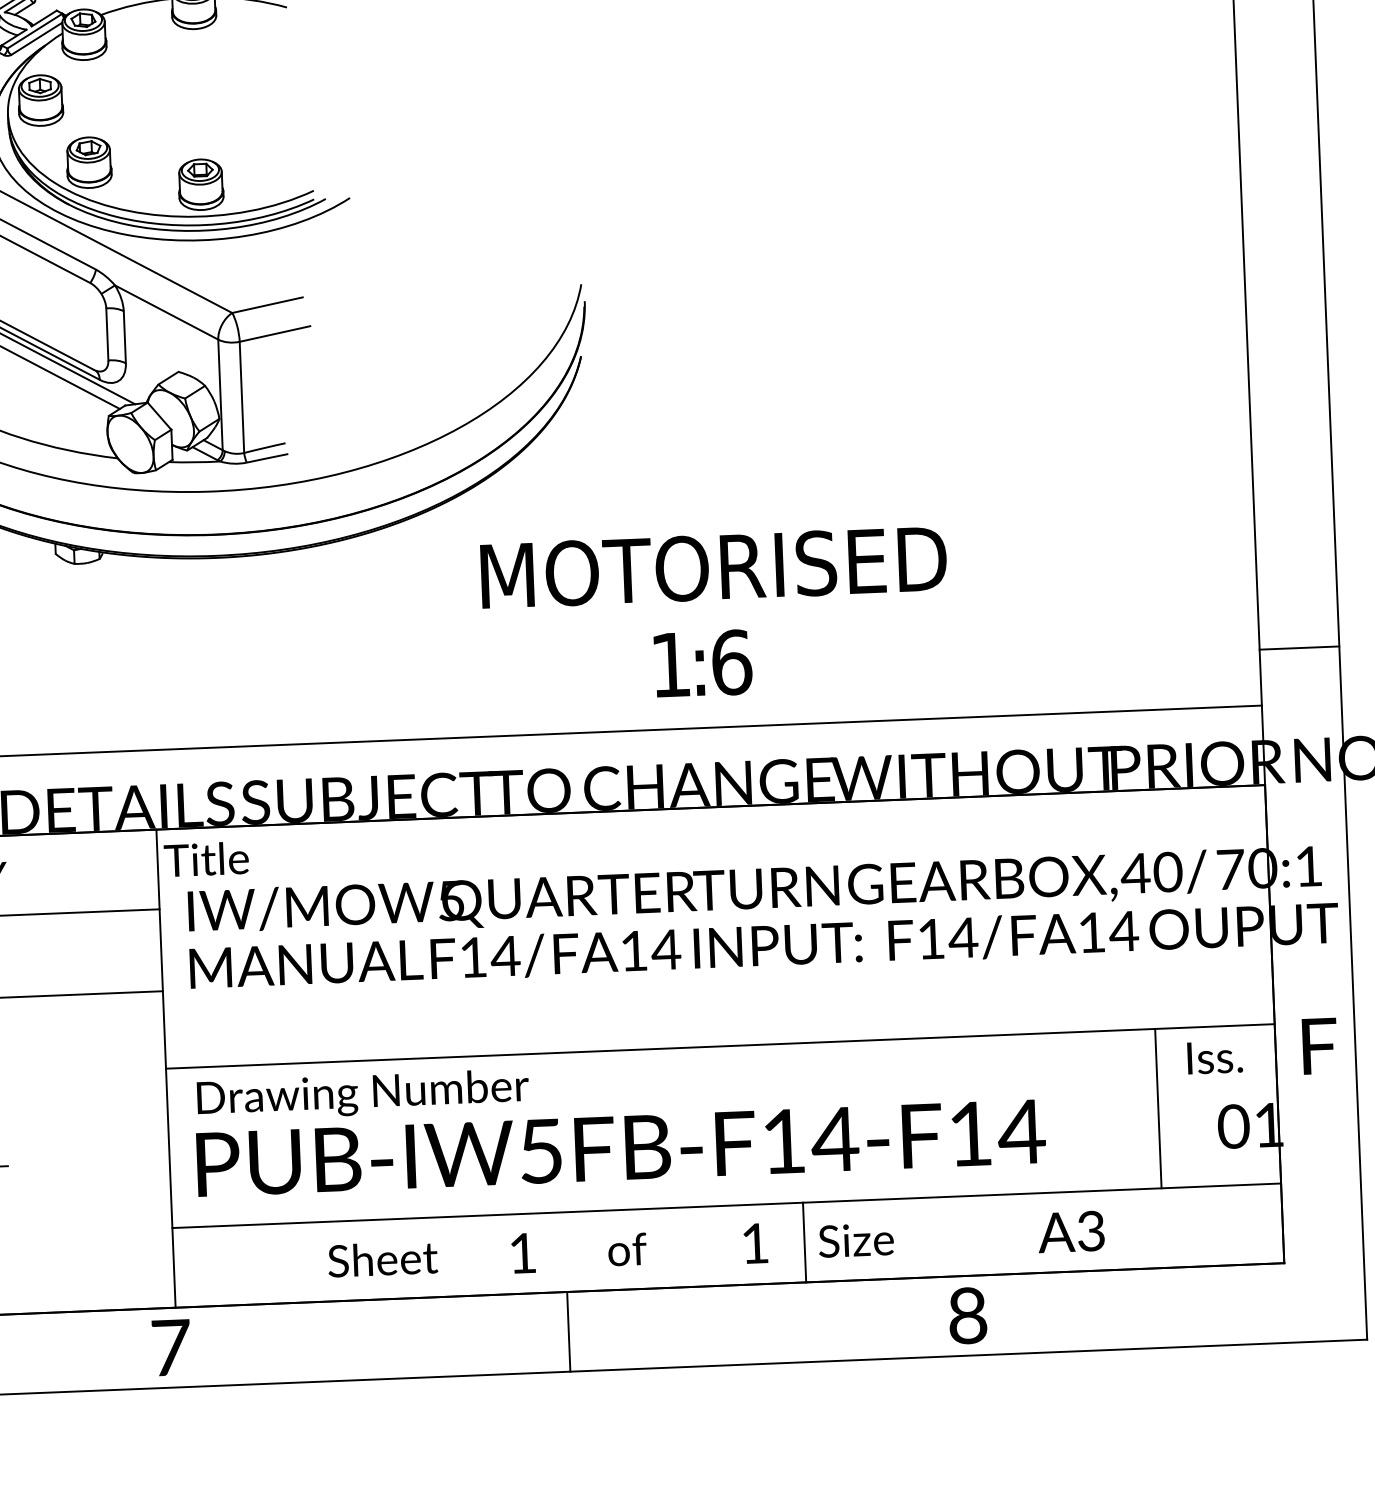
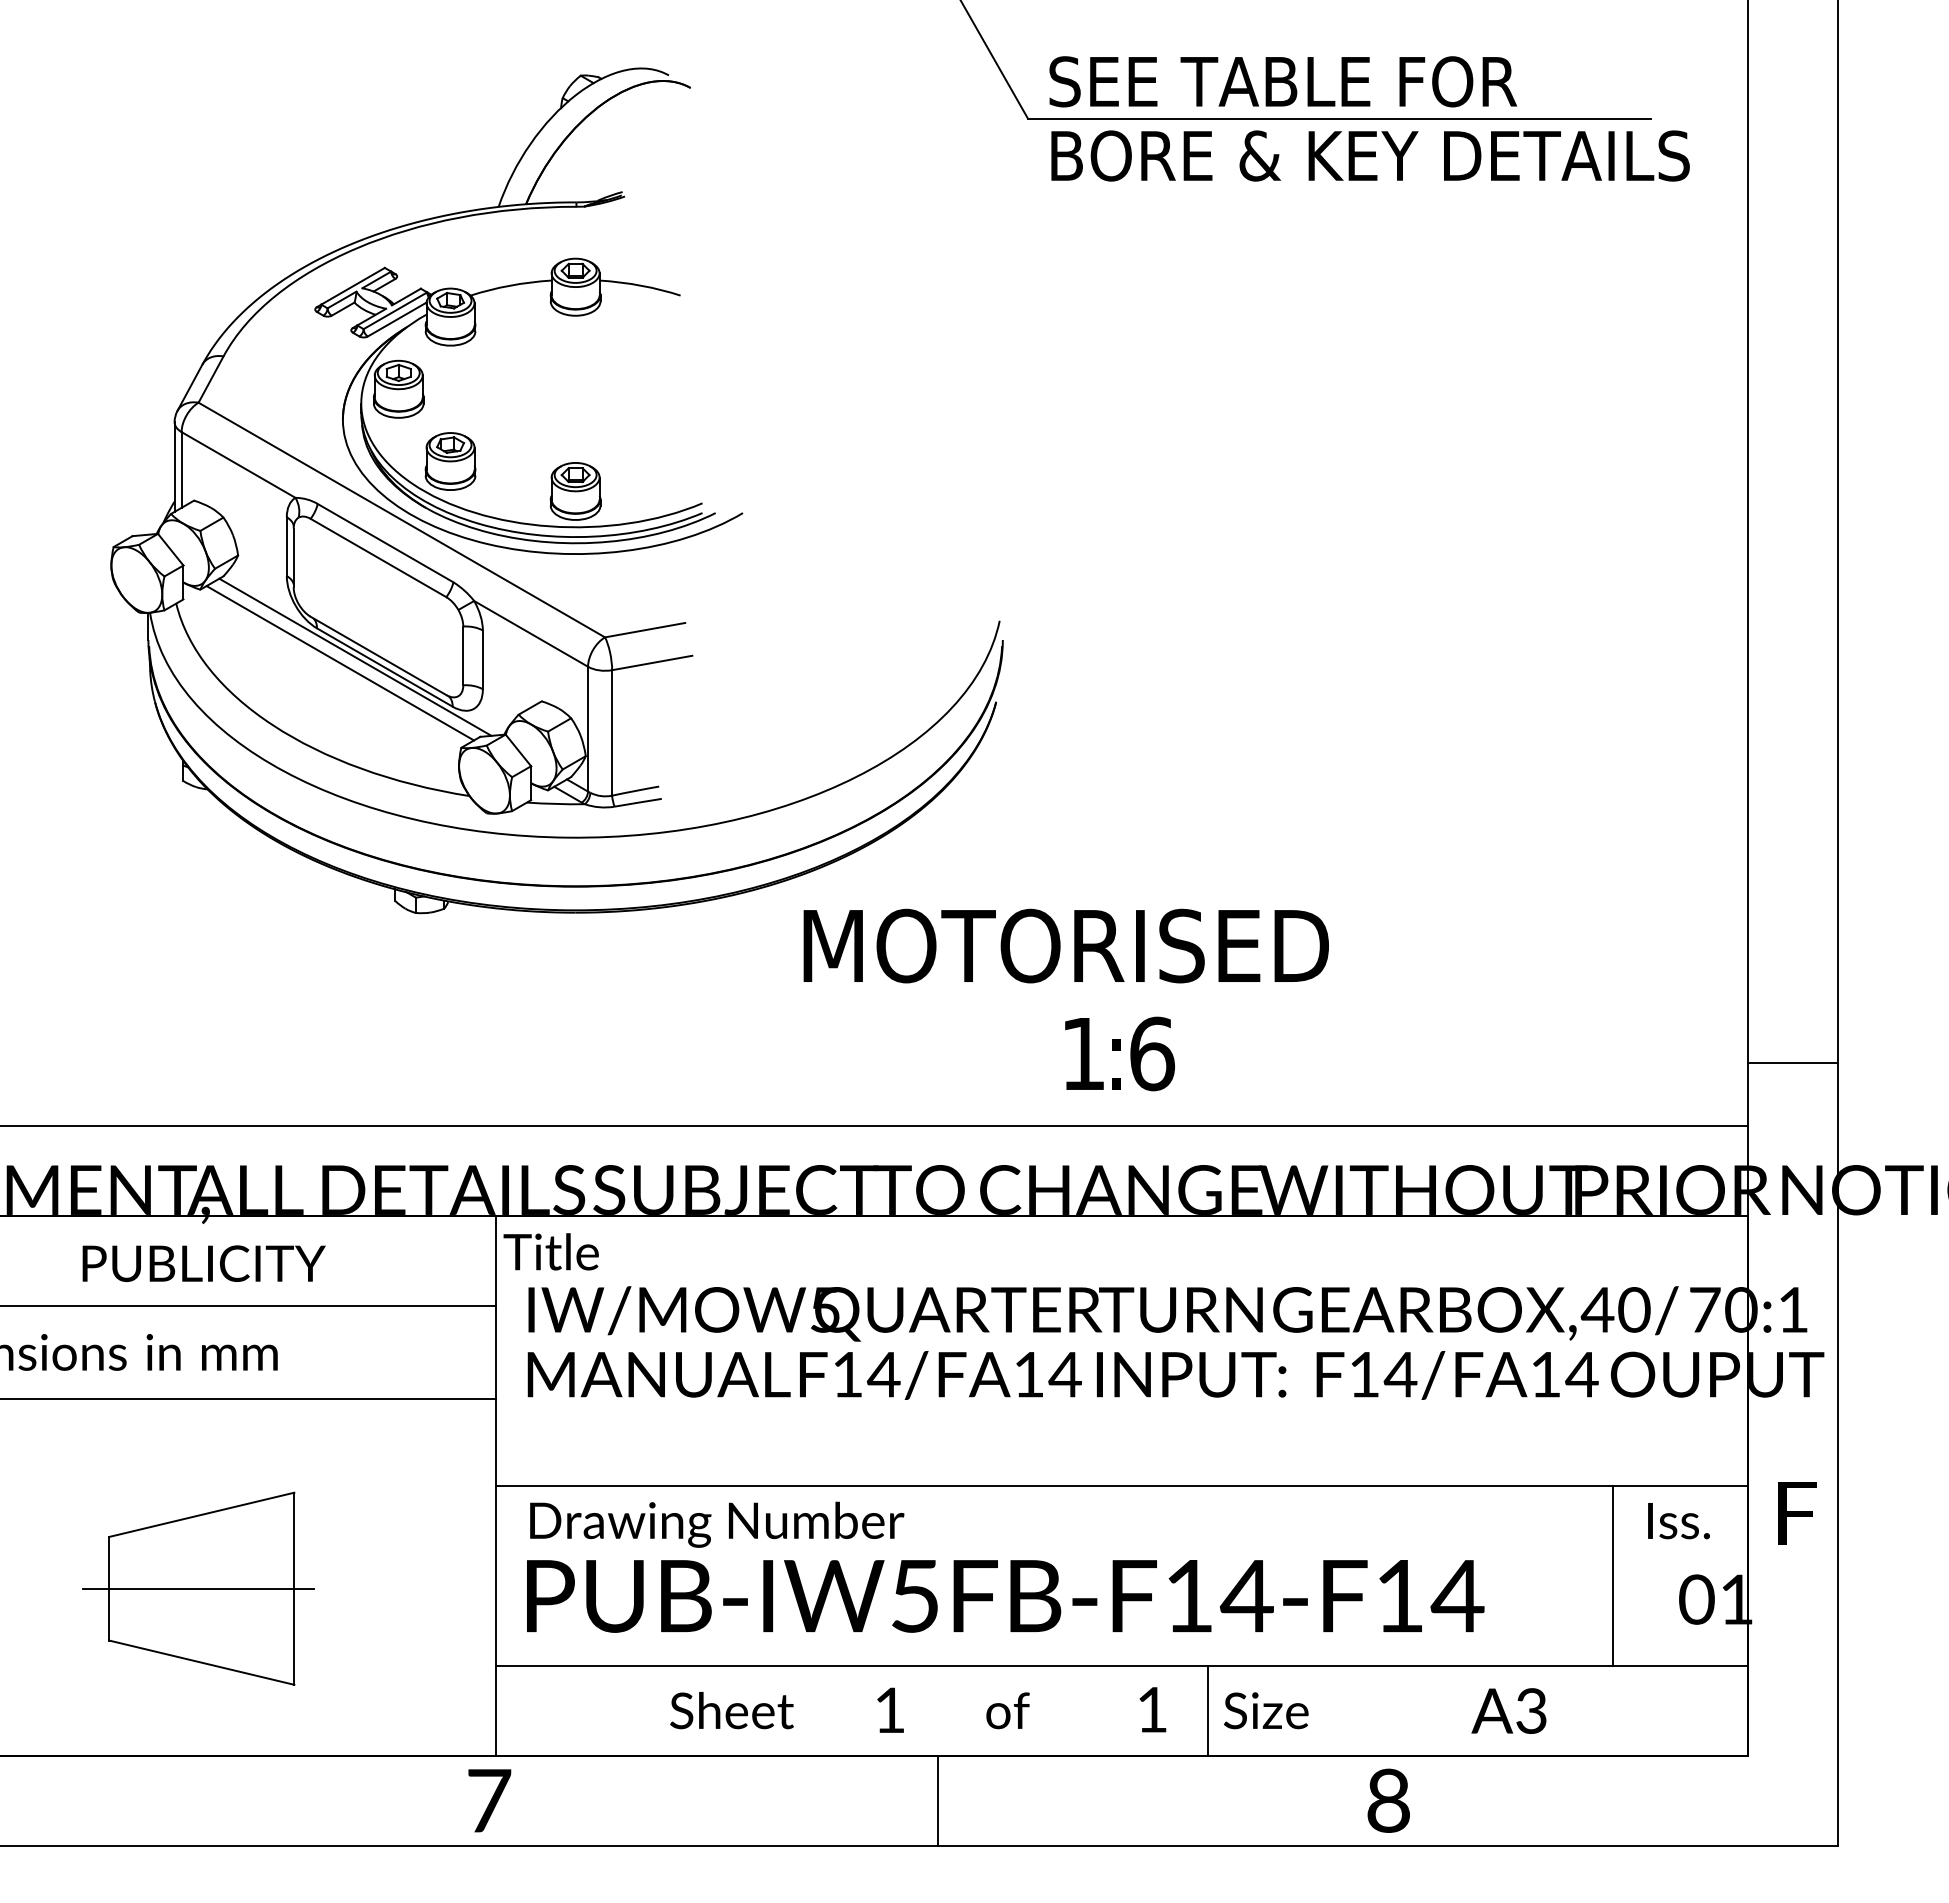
text: (713, 567) -> (1065, 945), moved

